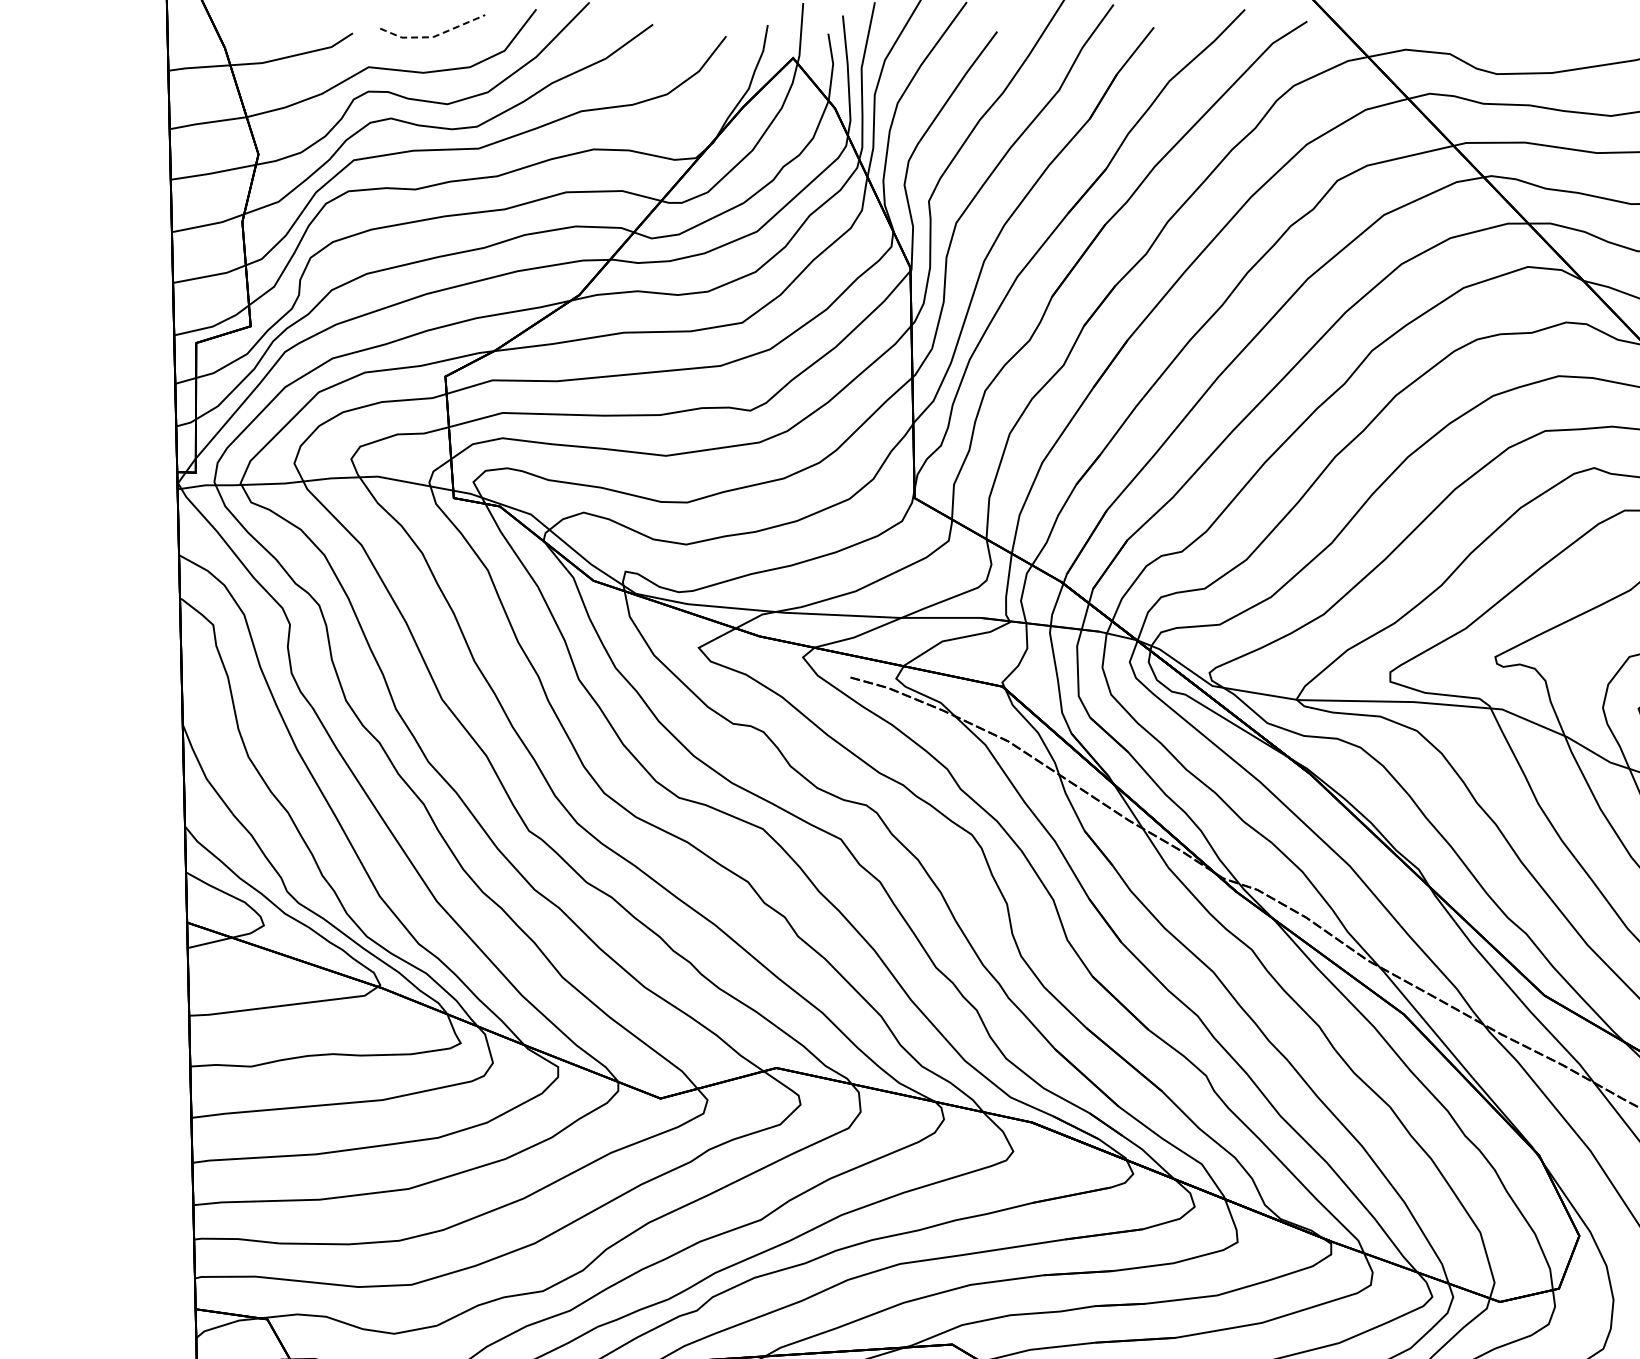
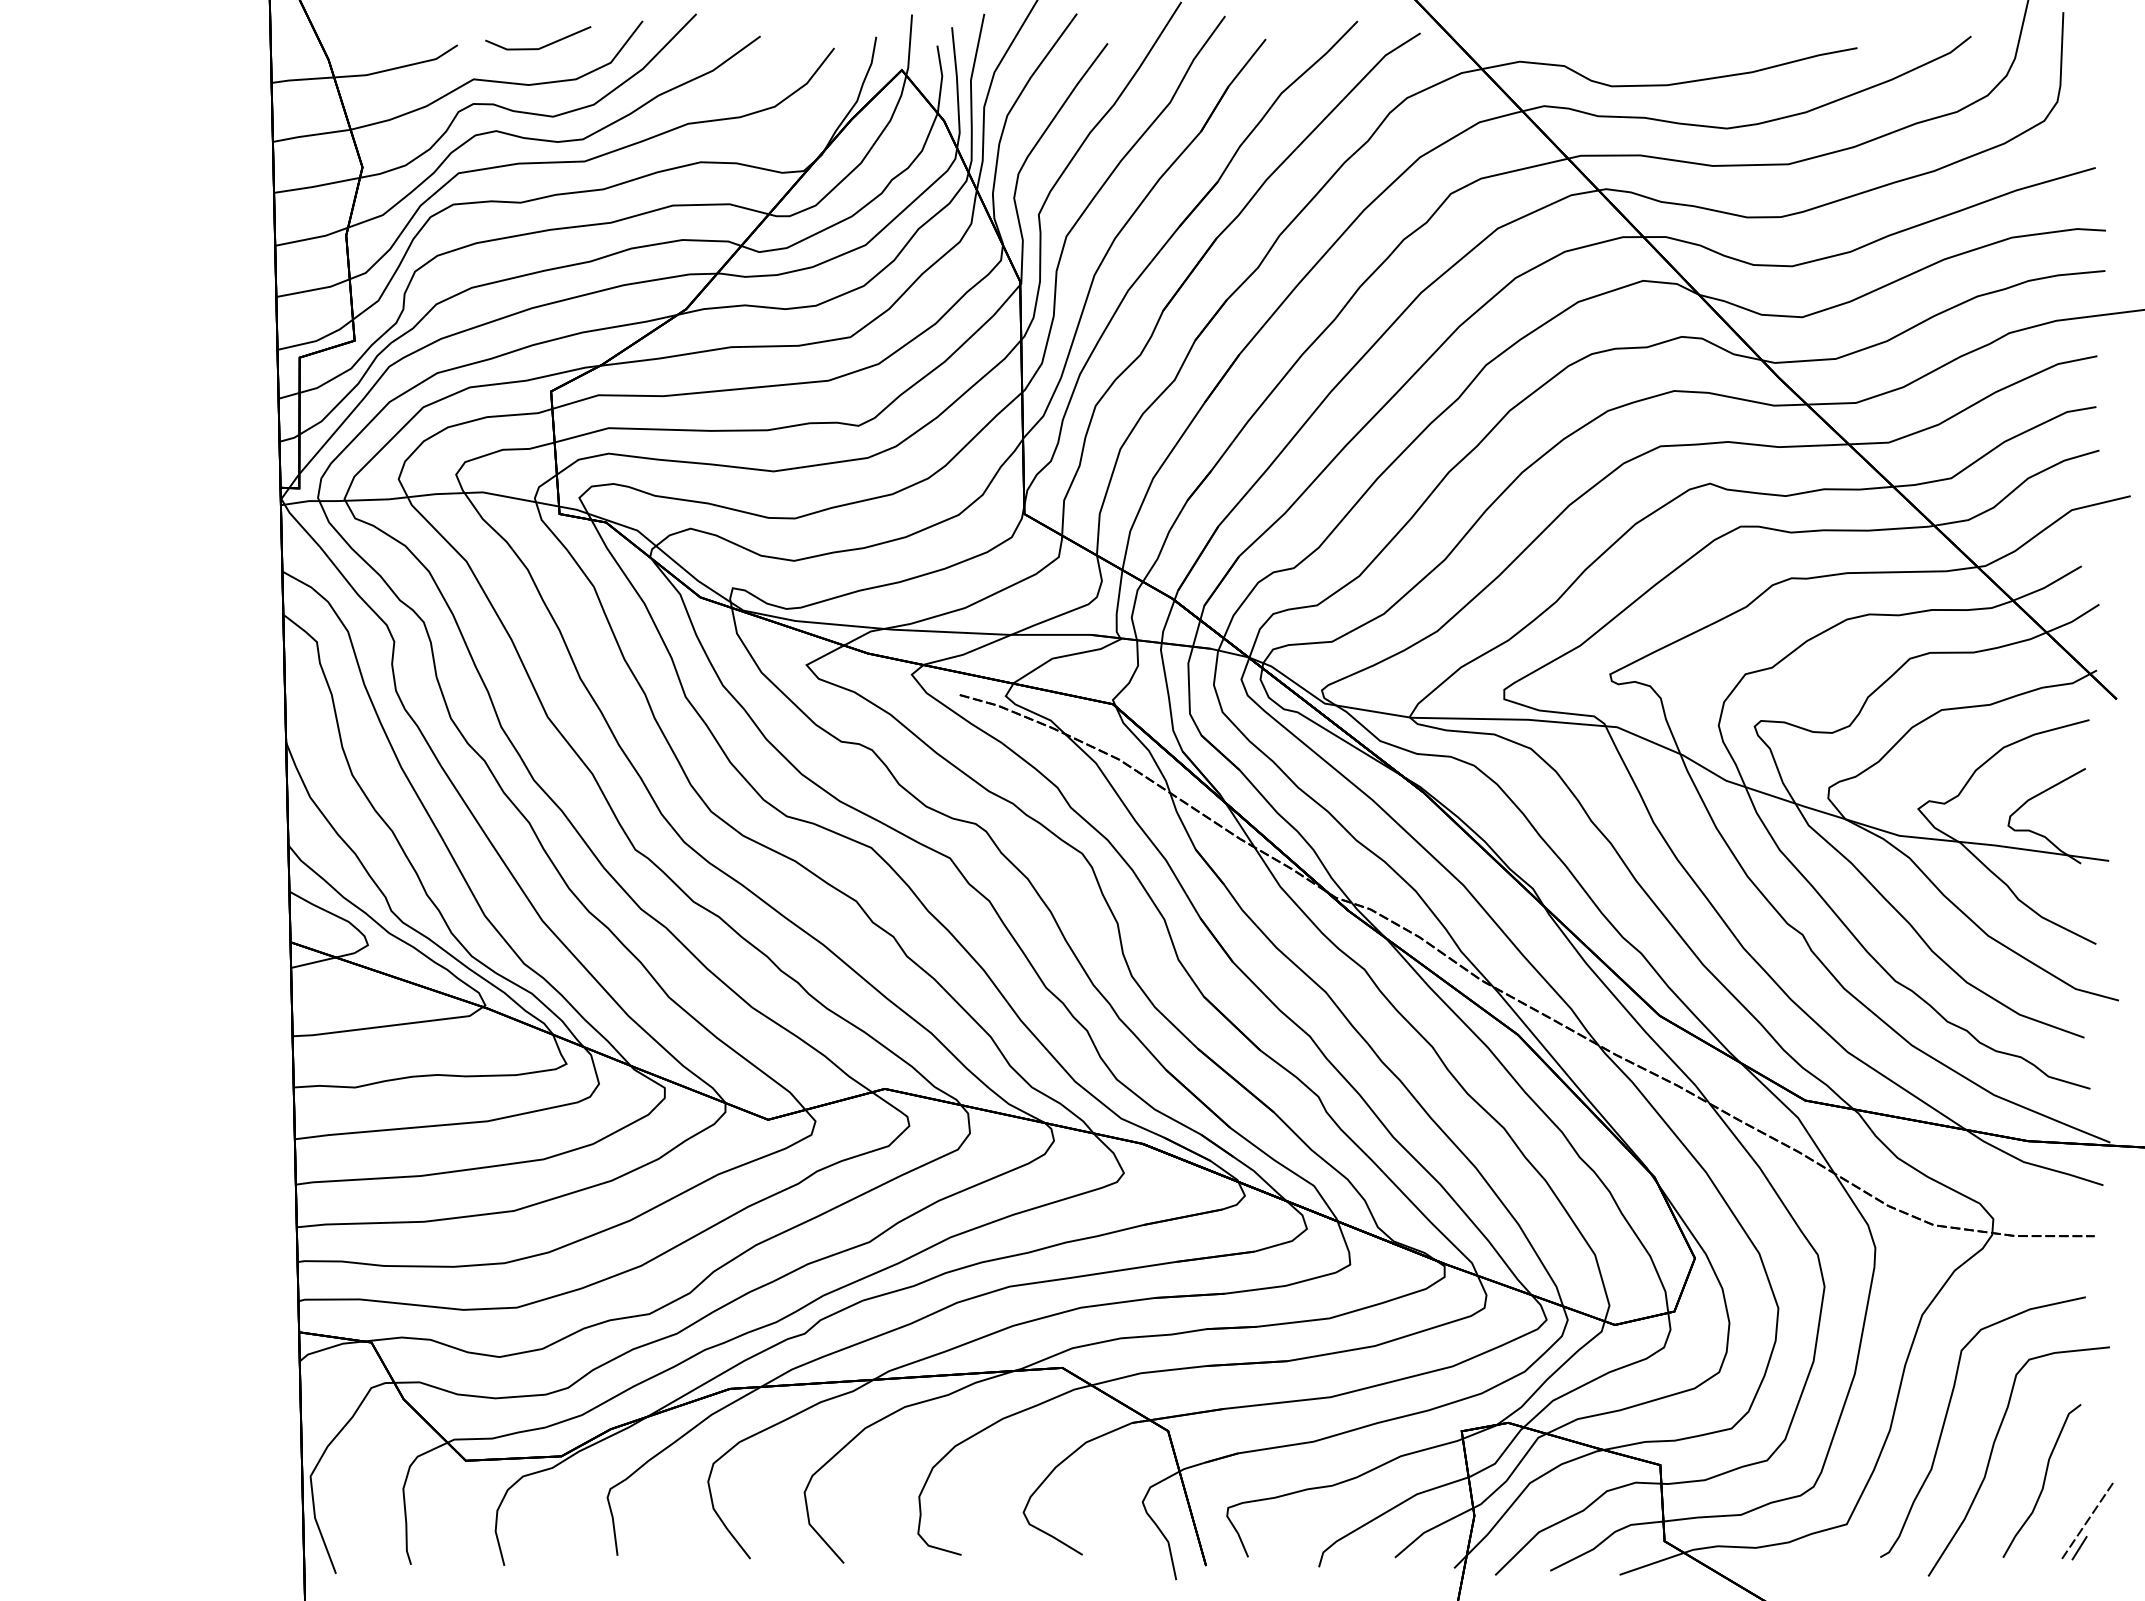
line: (432, 37) -> (538, 49), dashed -> solid

